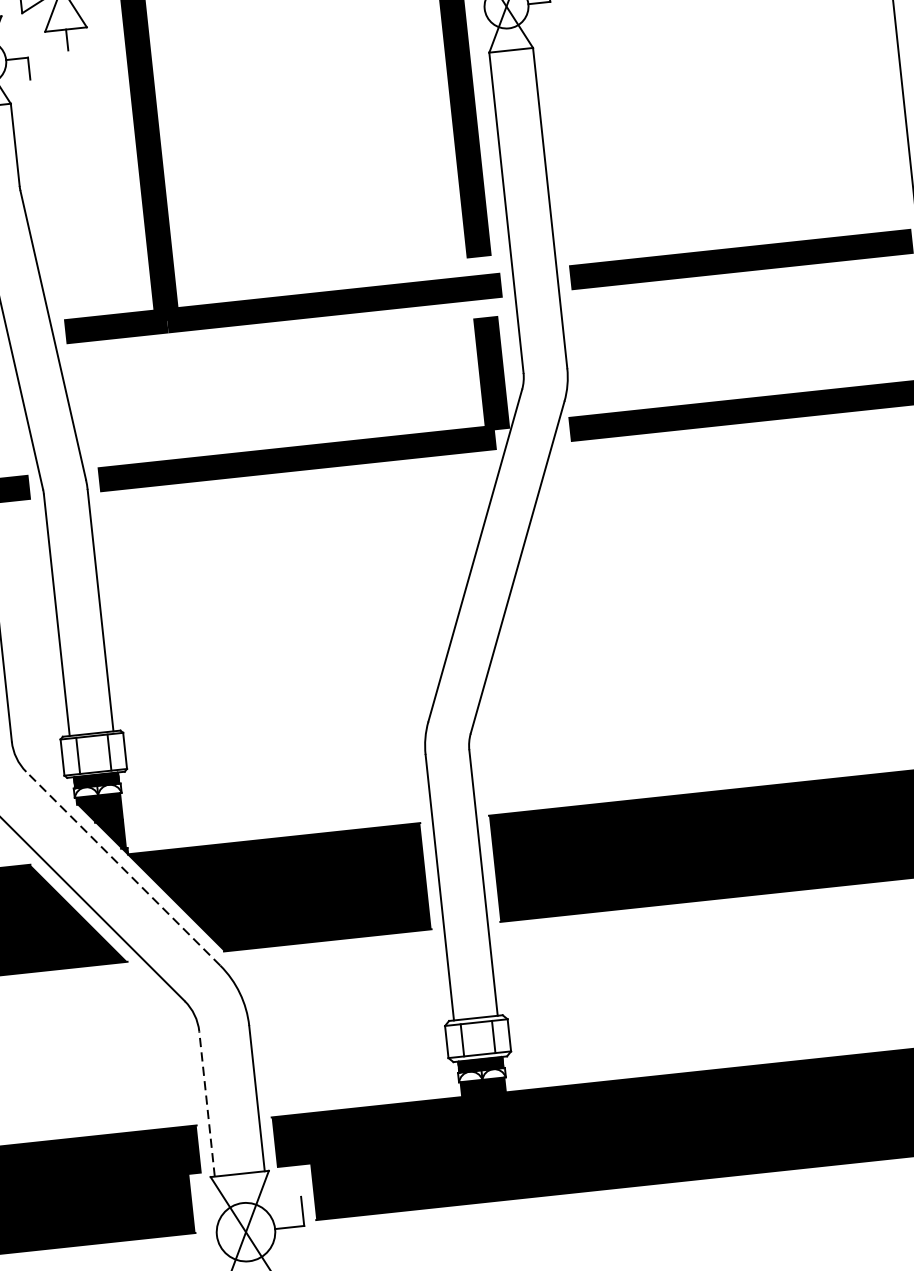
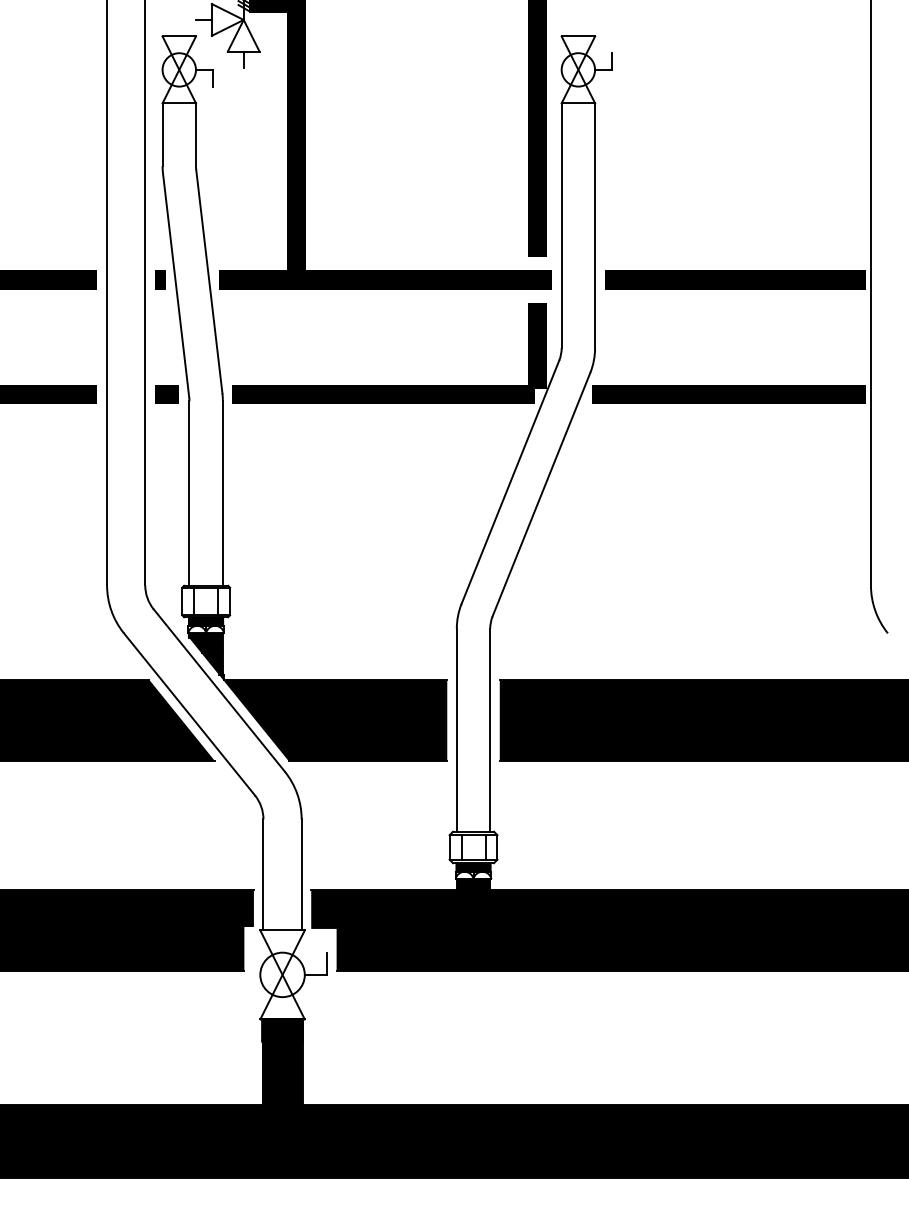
line: (122, 867) -> (218, 689), dashed -> solid
line: (207, 1103) -> (263, 874), dashed -> solid

